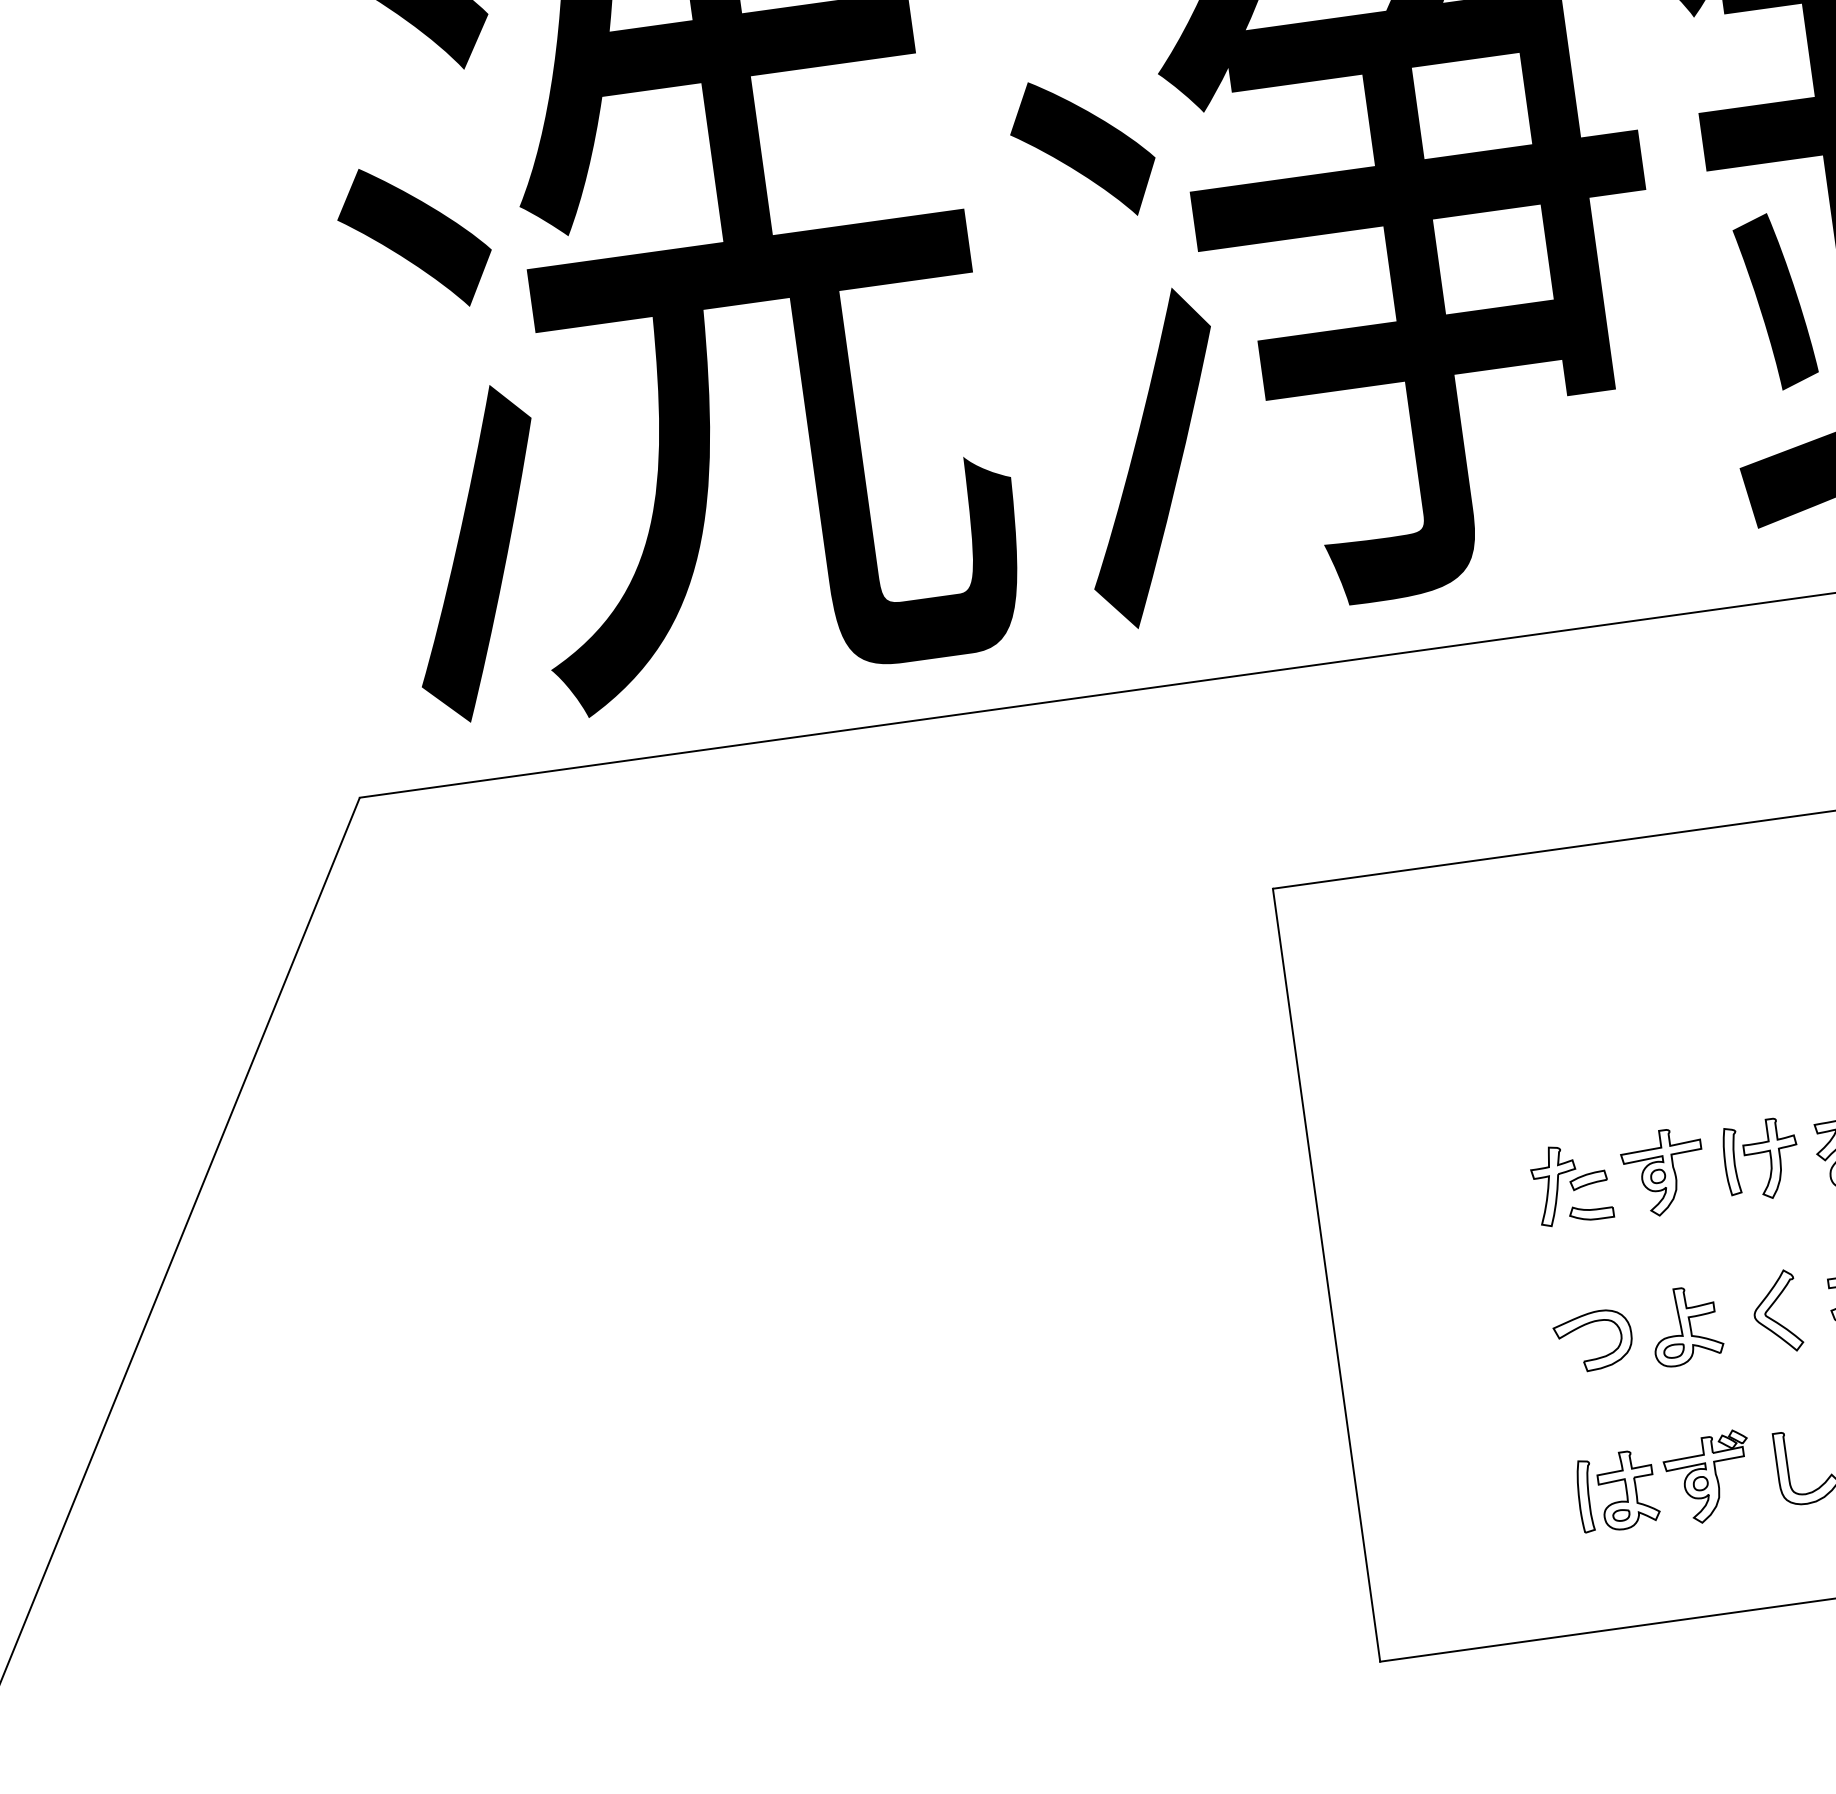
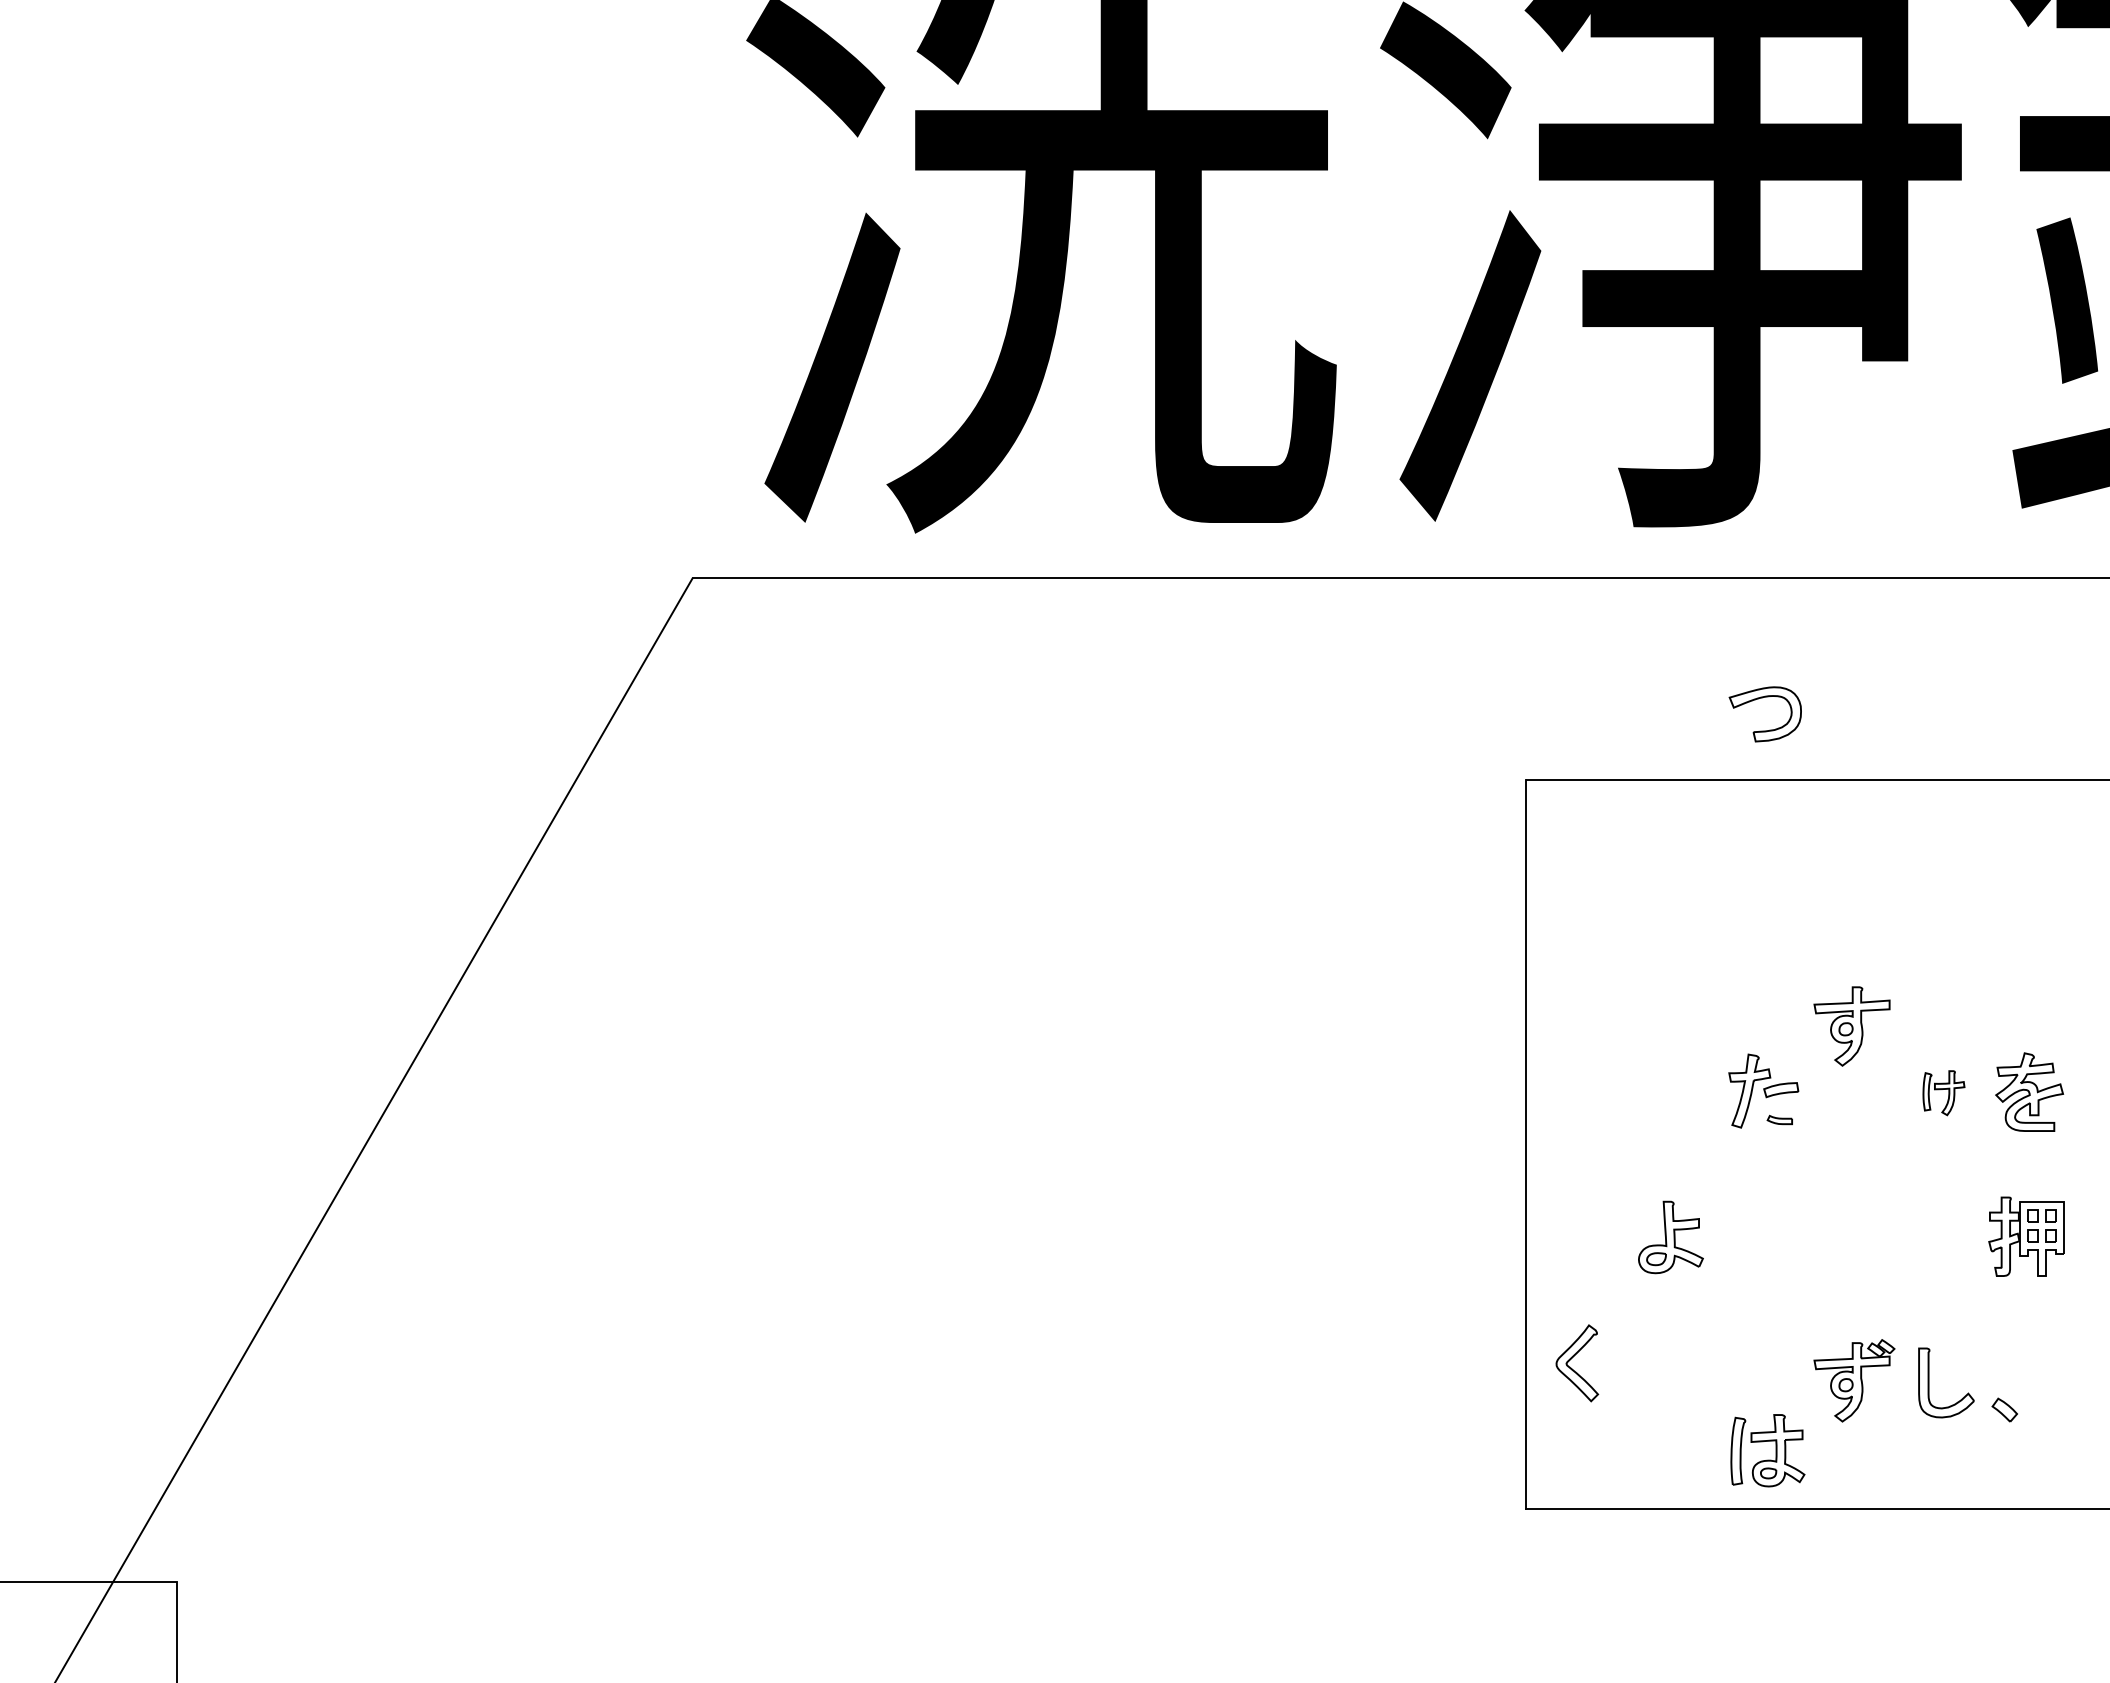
part: (1760, 1159) -> (1943, 1092), size x0.6
part: (1663, 1172) -> (1851, 1026), moved
part: (1591, 1211) -> (1779, 1119), size x0.6
part: (1770, 1307) -> (1572, 1358), moved
part: (1685, 1326) -> (1670, 1237), moved
part: (1600, 1356) -> (1769, 729), moved
part: (1625, 1490) -> (1775, 1450), moved

